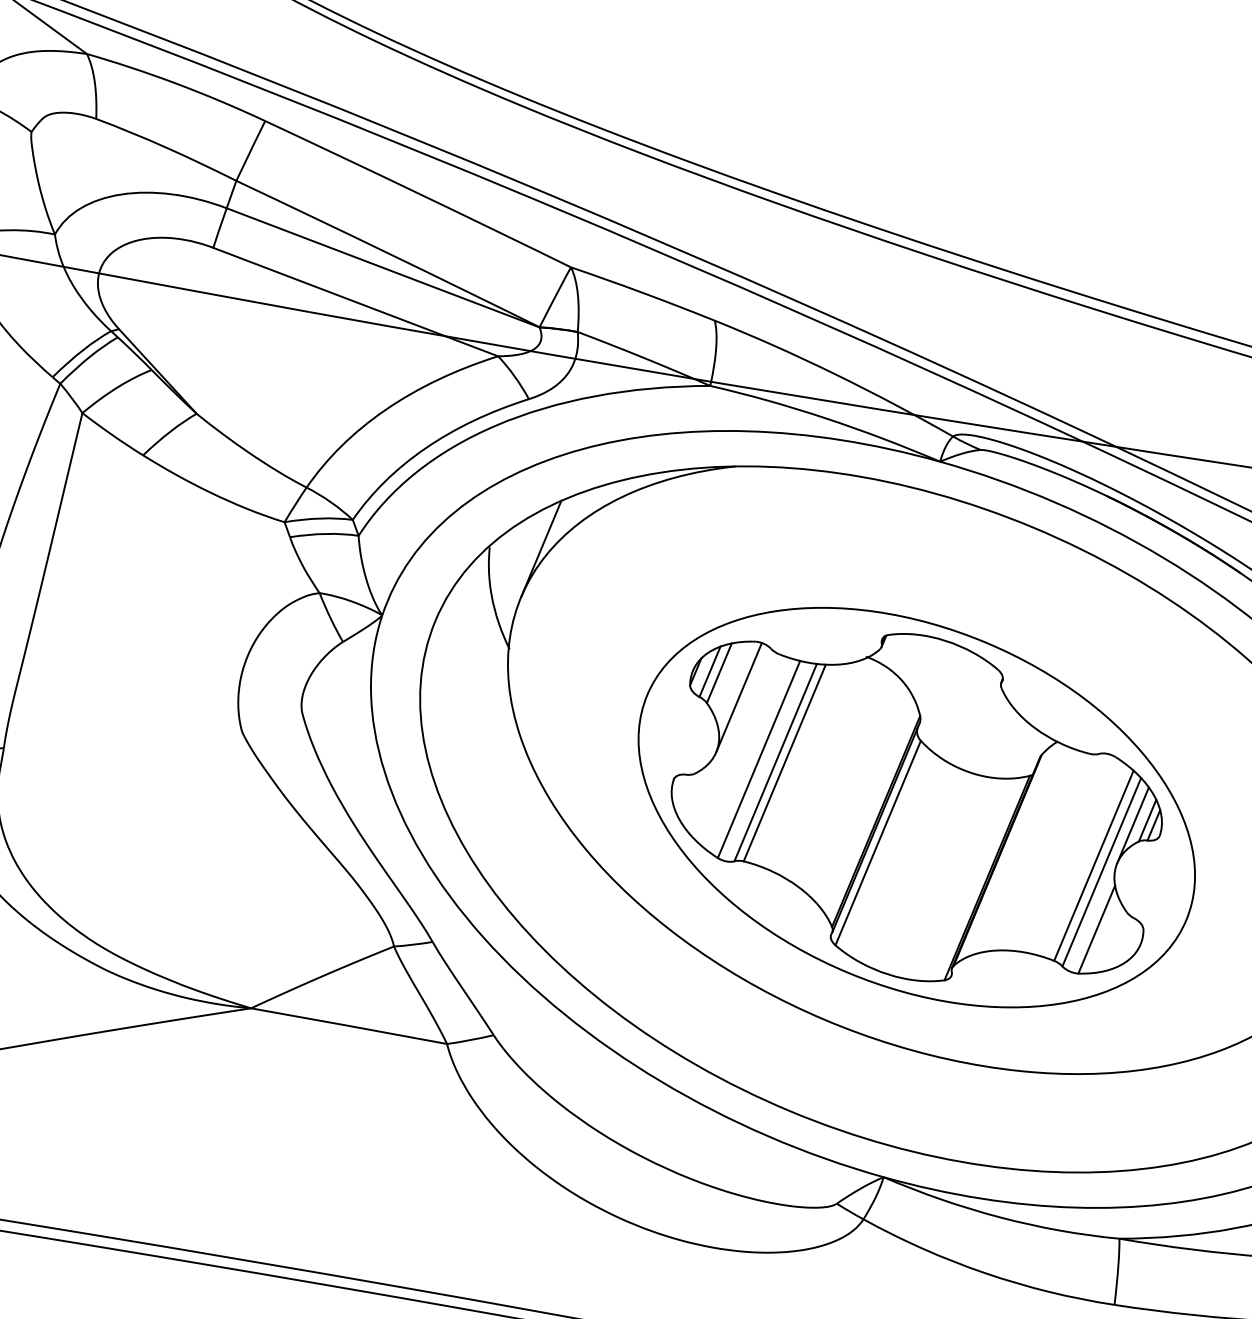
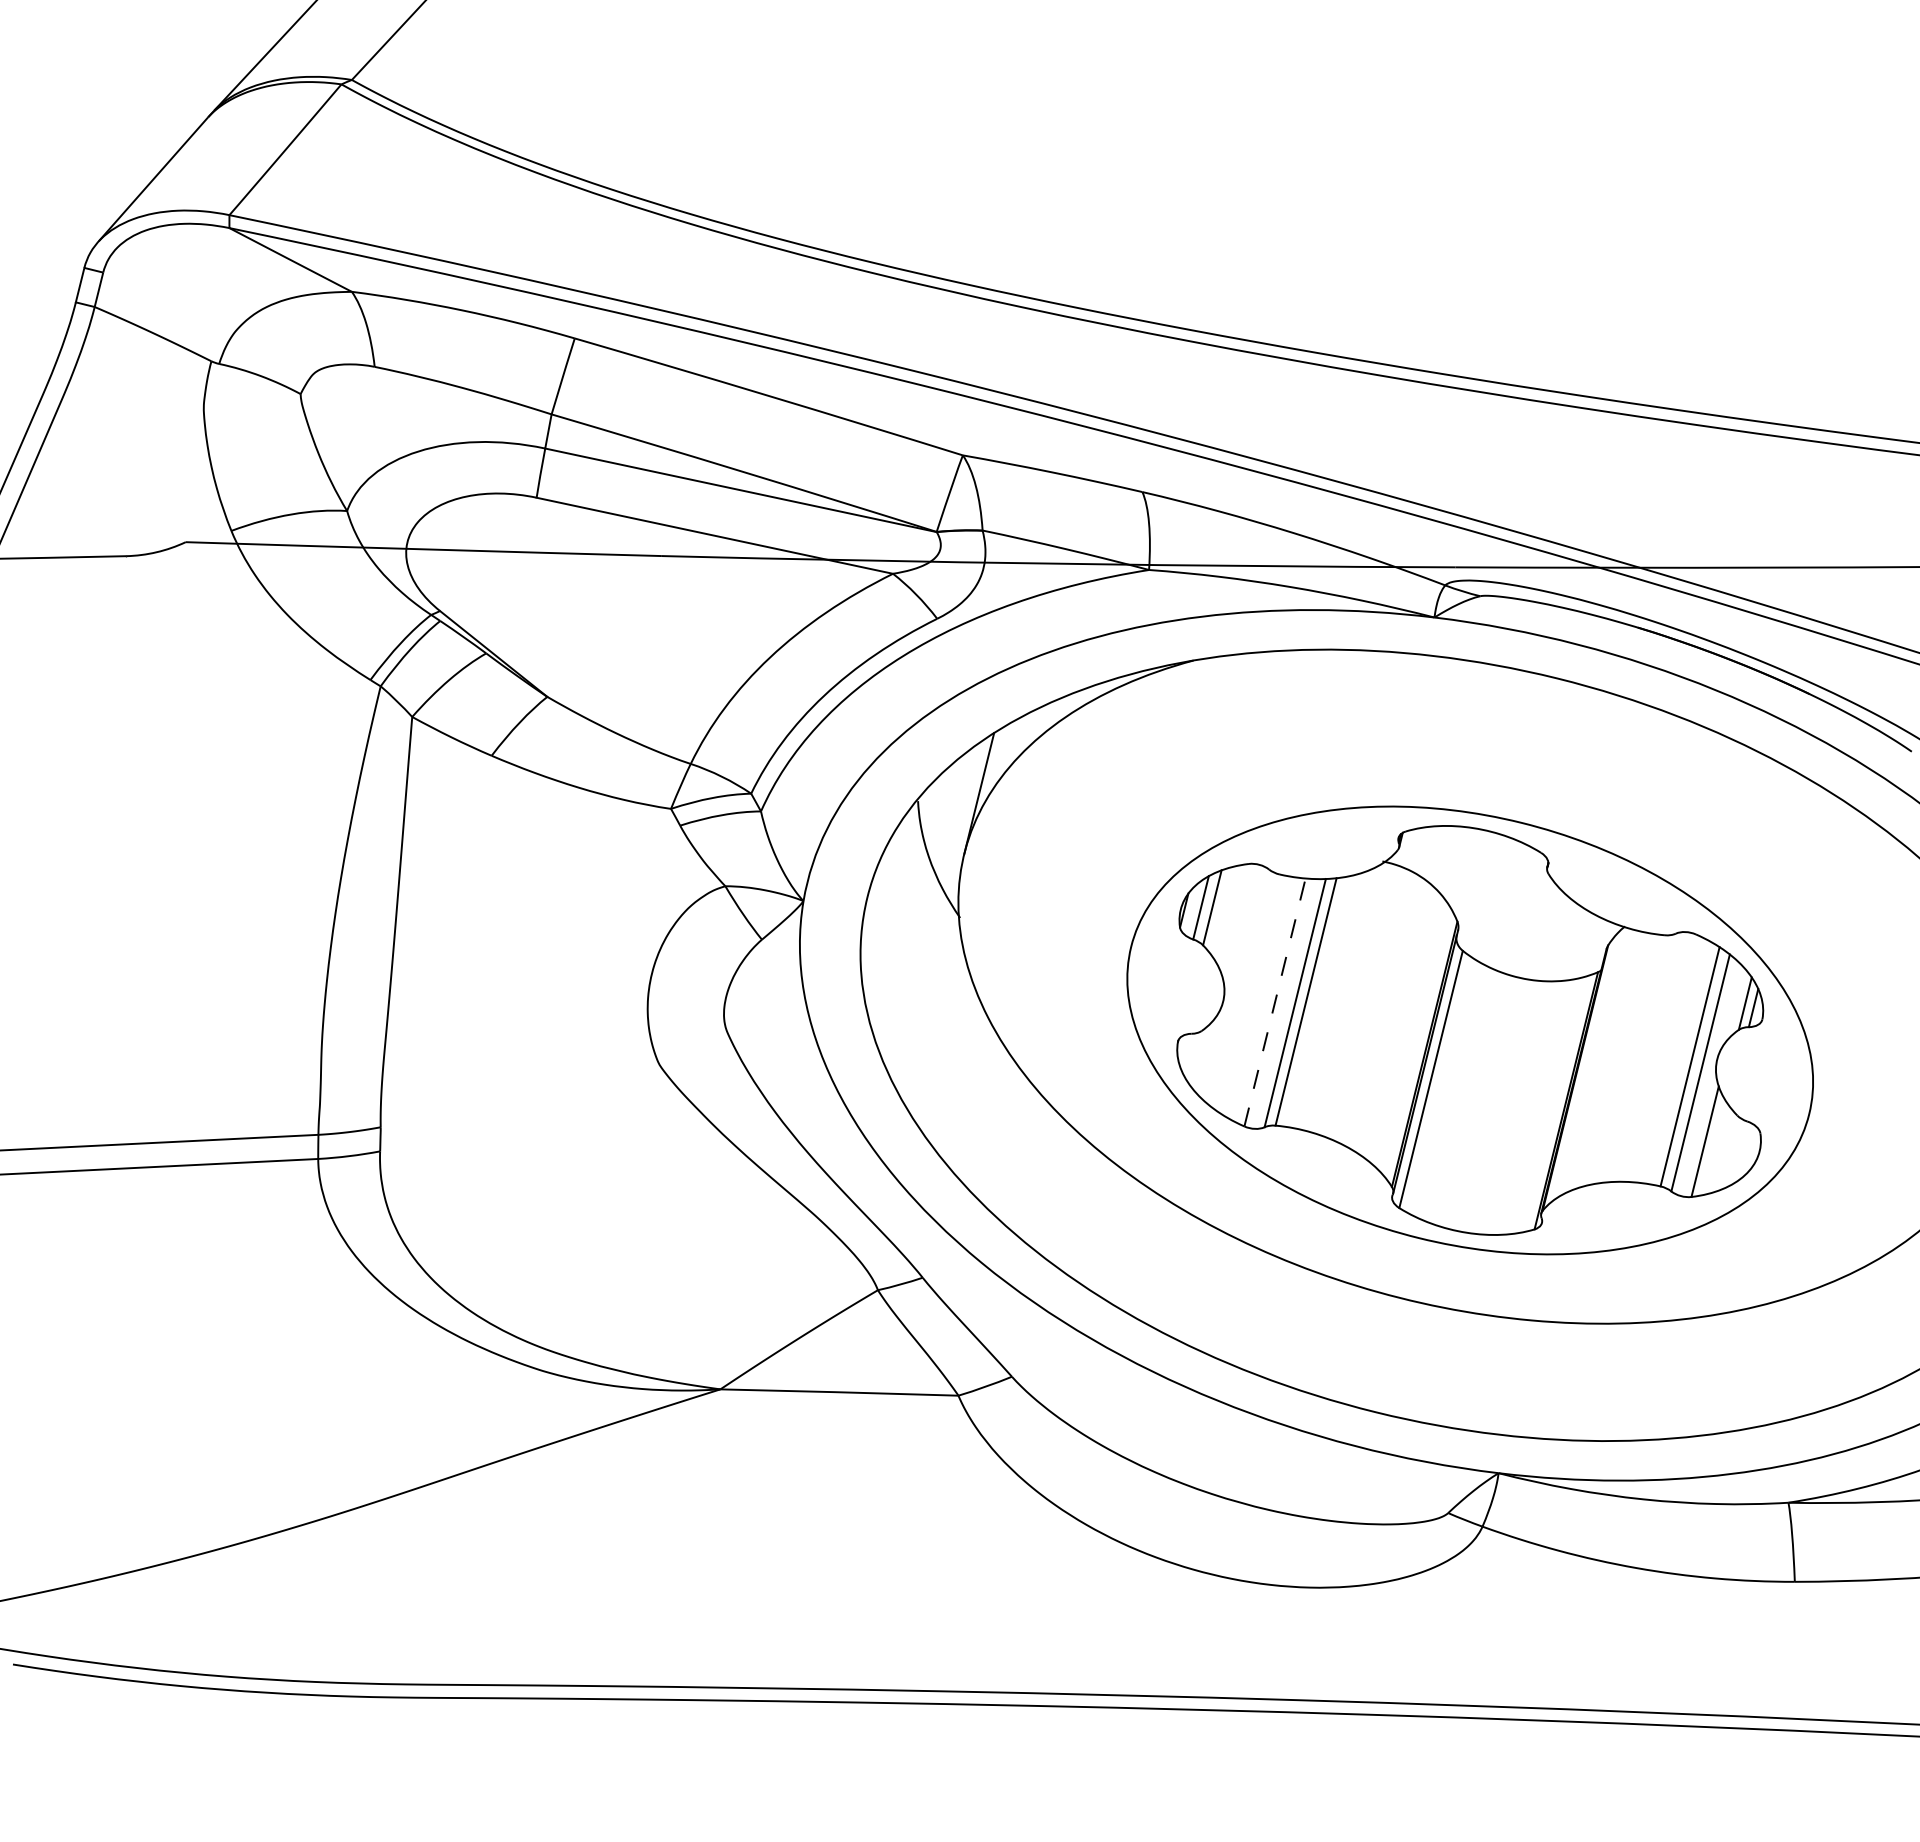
line: (739, 697) -> (1240, 932), removed
line: (759, 759) -> (1275, 1002), solid -> dashed
line: (1132, 824) -> (1728, 1011), removed

